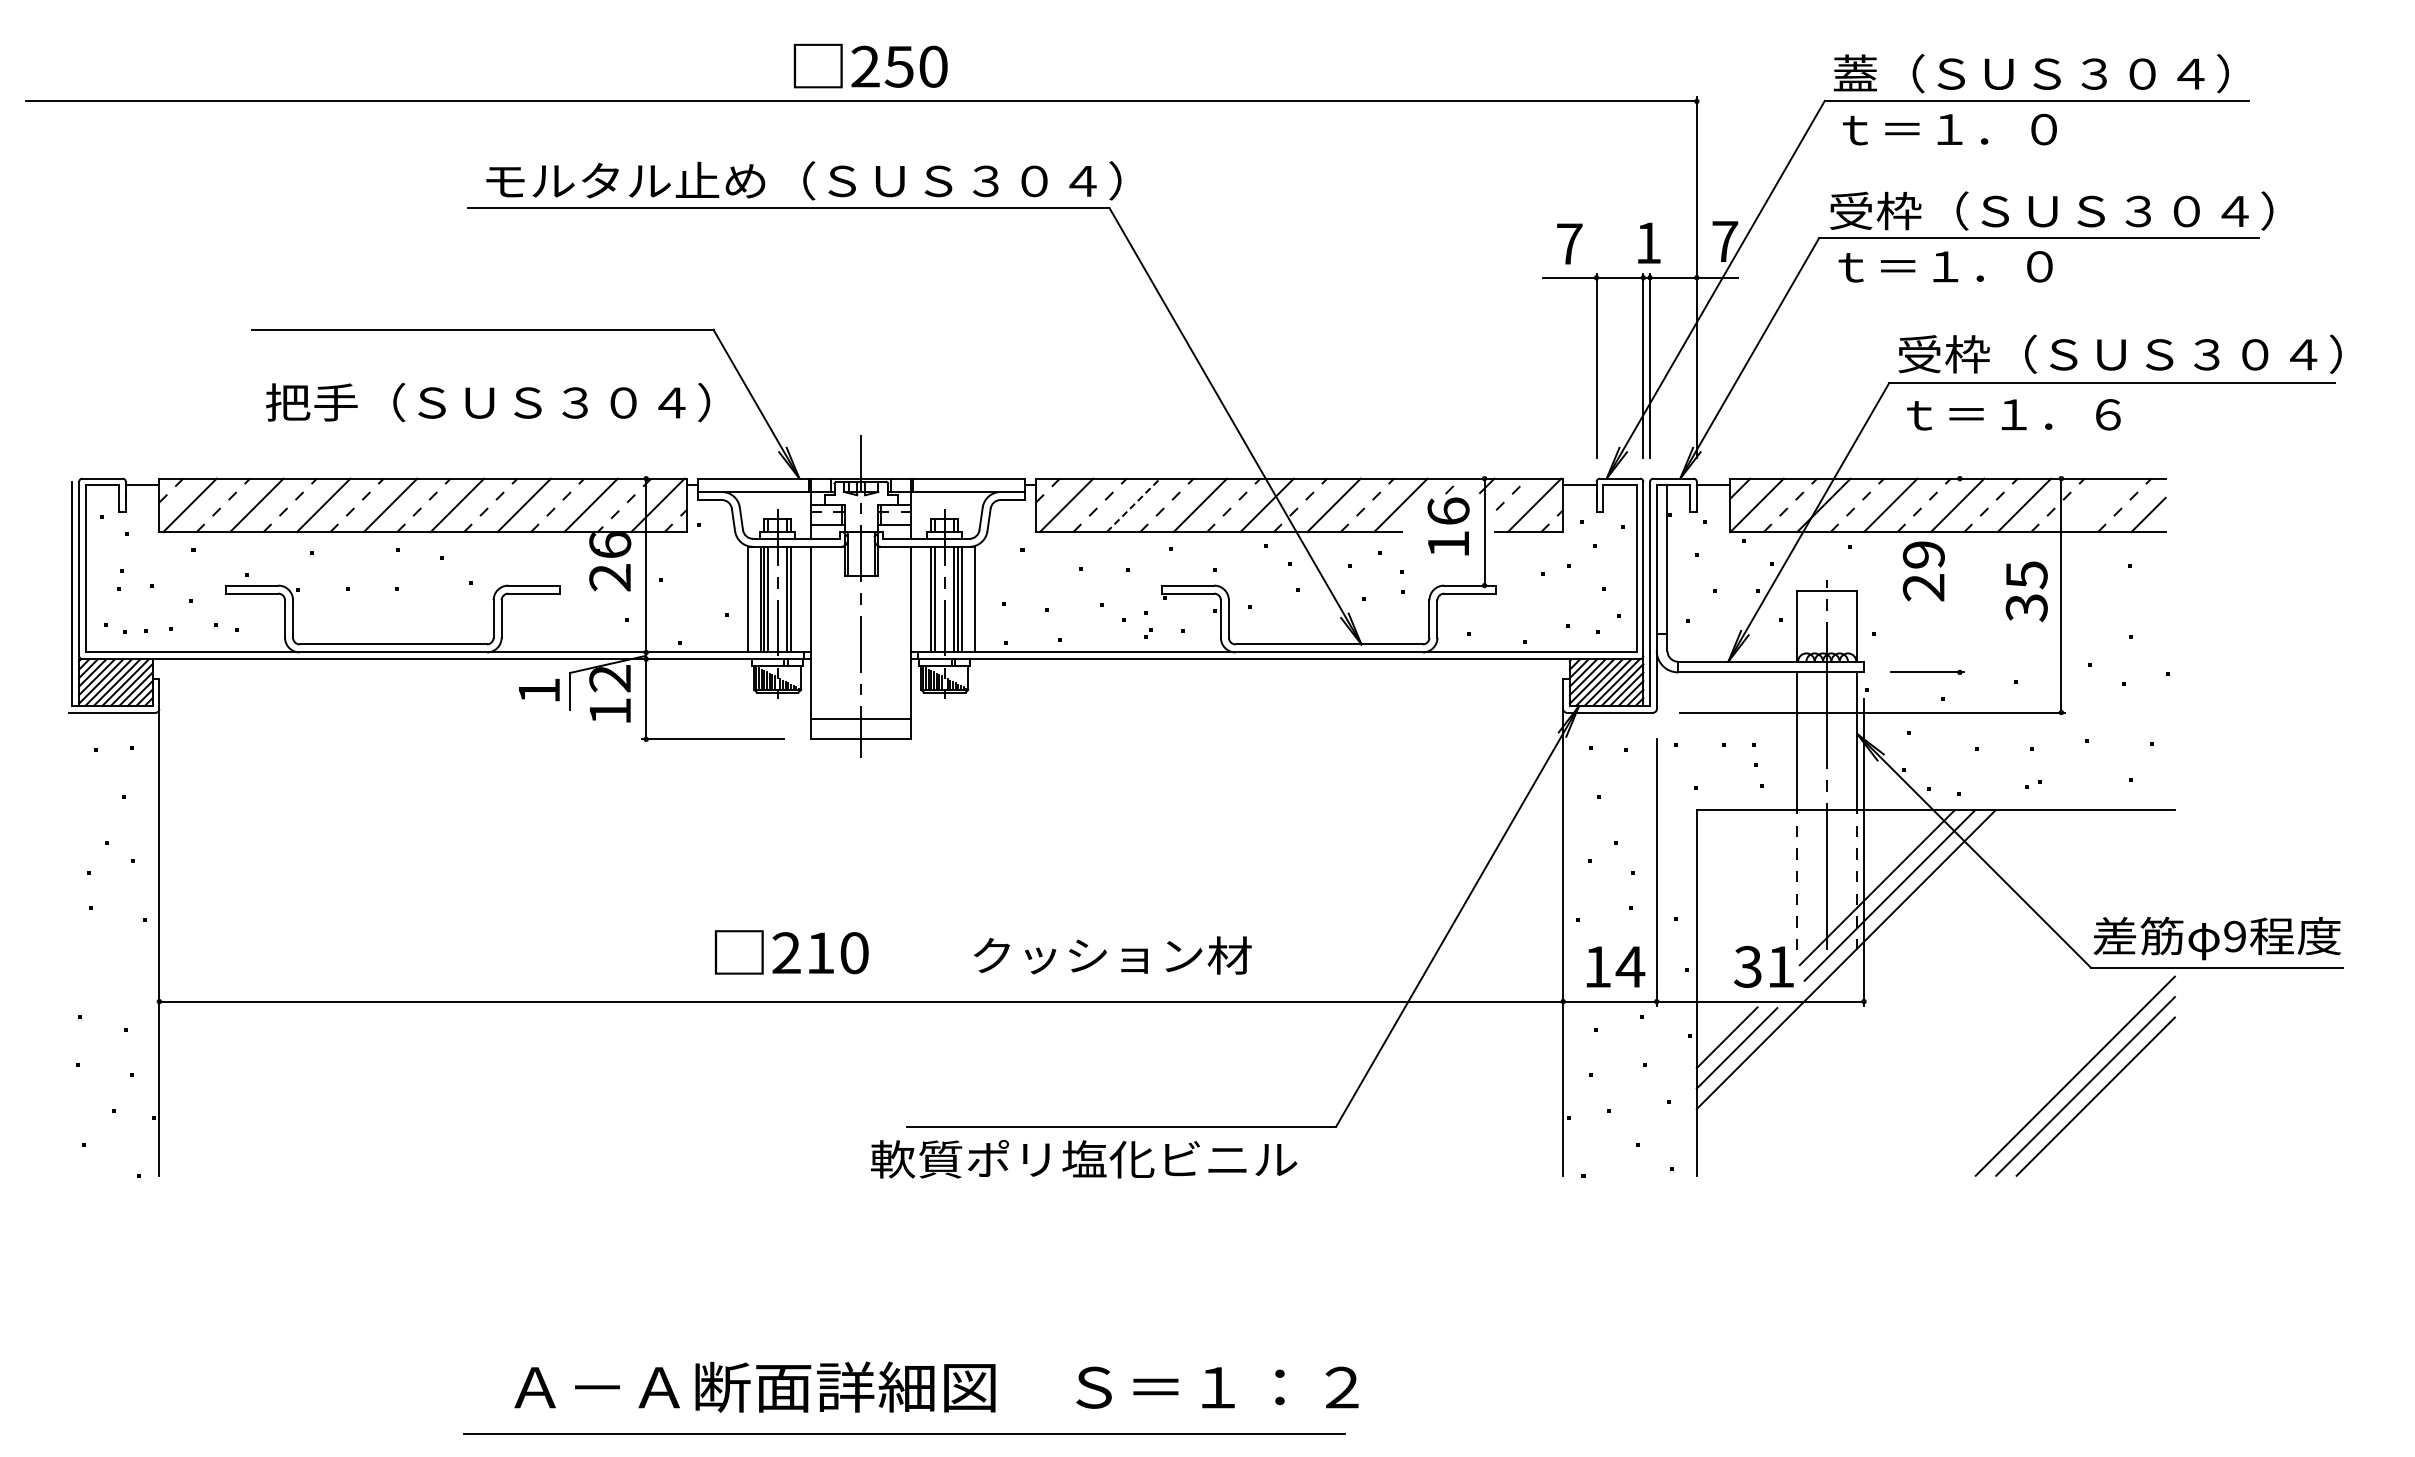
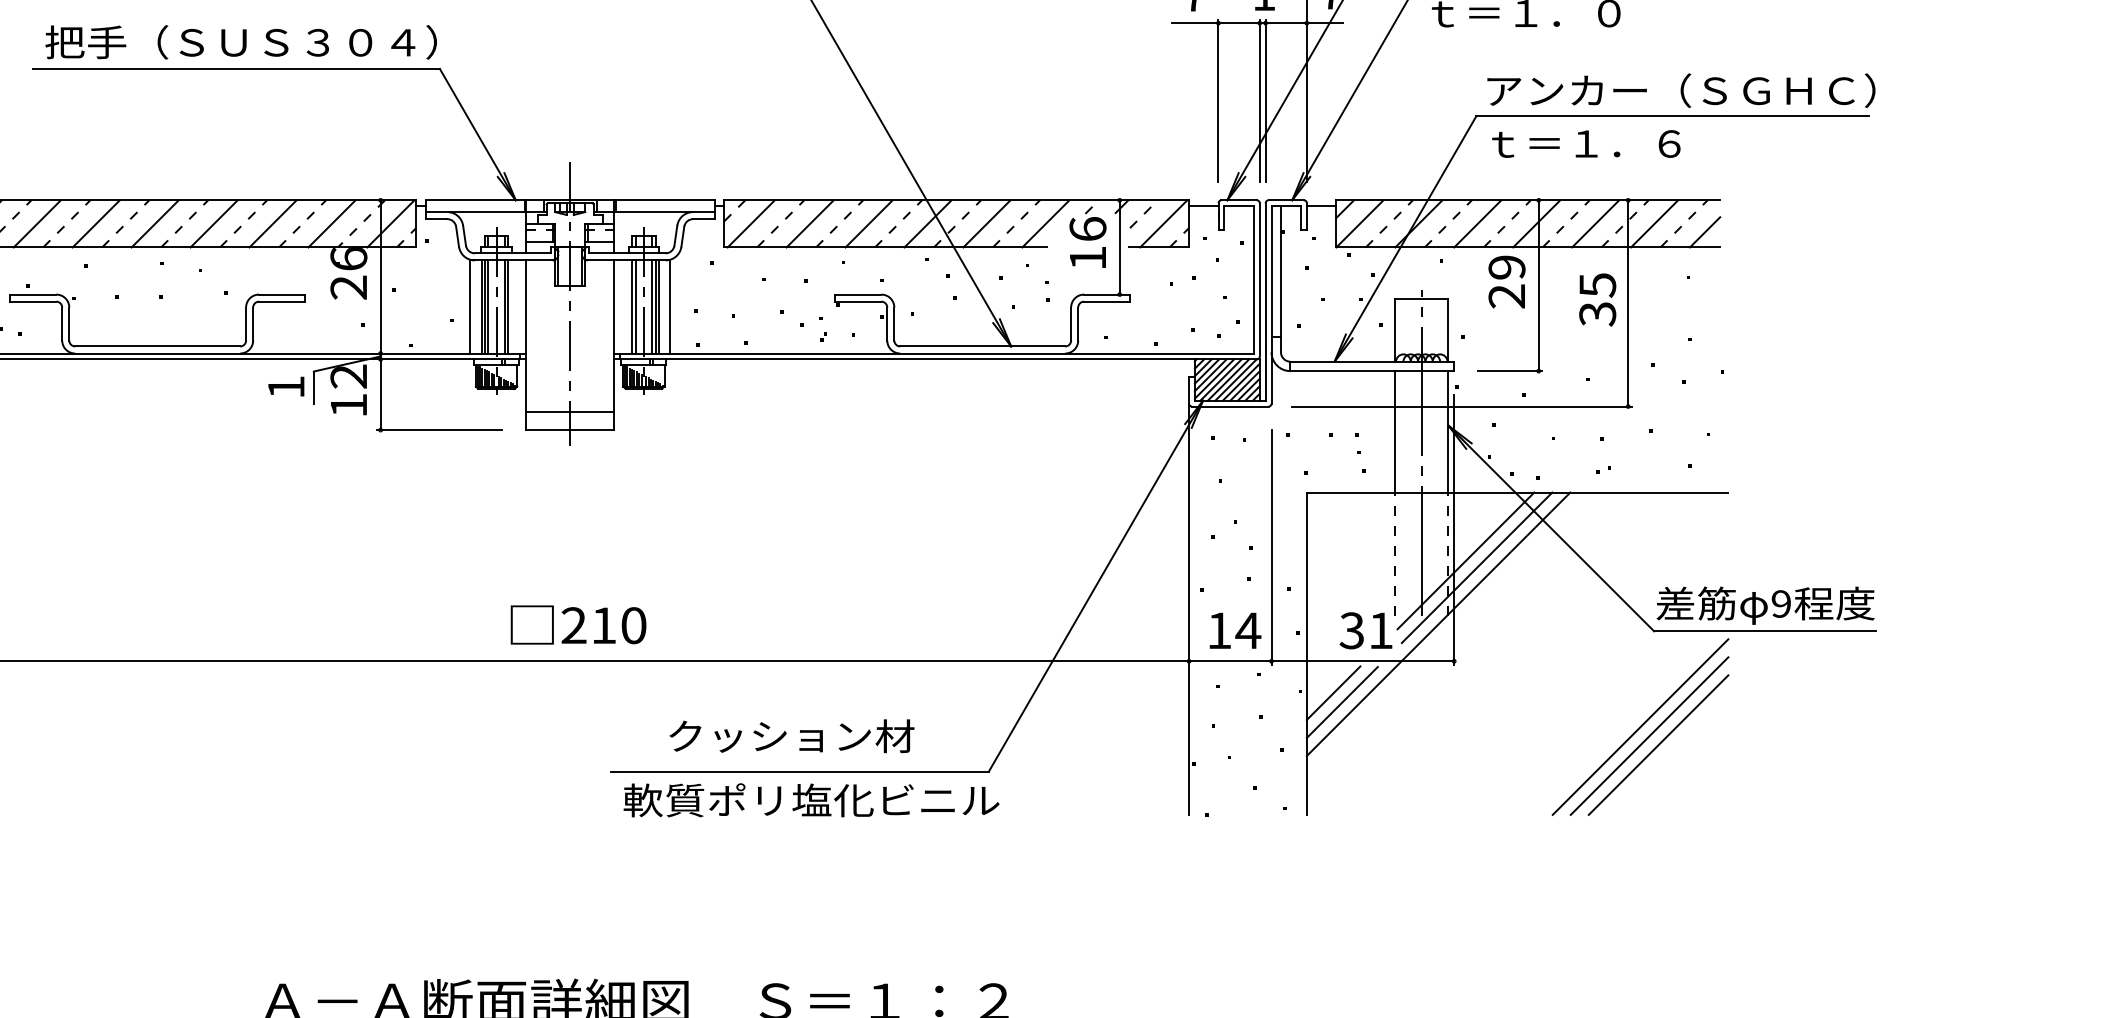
text: (2108, 353) -> (1669, 89), 受枠（ＳＵＳ３０４） -> アンカー（ＳＧＨＣ）
text: (488, 402) -> (241, 42), moved
line: (1133, 505) -> (810, 223), dashed -> solid
line: (2091, 505) -> (1654, 223), added
line: (1959, 575) -> (1538, 285), added
text: (791, 952) -> (578, 625), moved
text: (1112, 955) -> (791, 736), moved
text: (1084, 1159) -> (811, 800), moved

